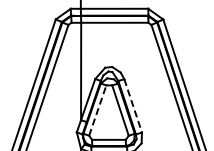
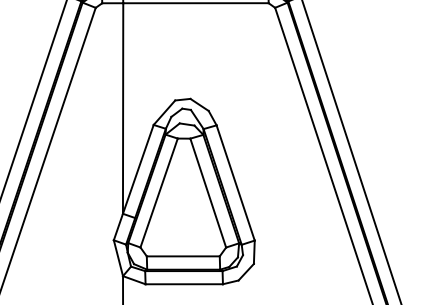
line: (133, 106) -> (236, 184), dashed -> solid
line: (97, 110) -> (158, 192), dashed -> solid

